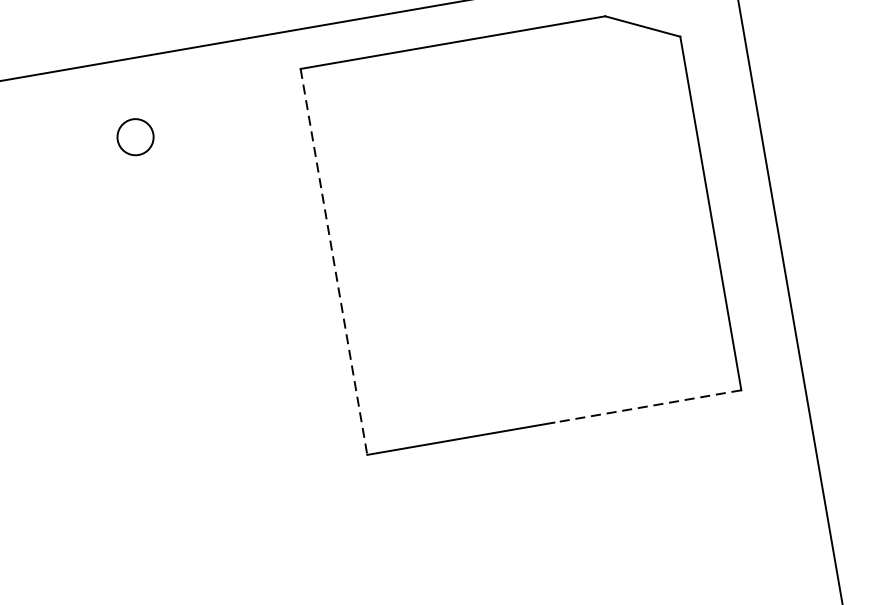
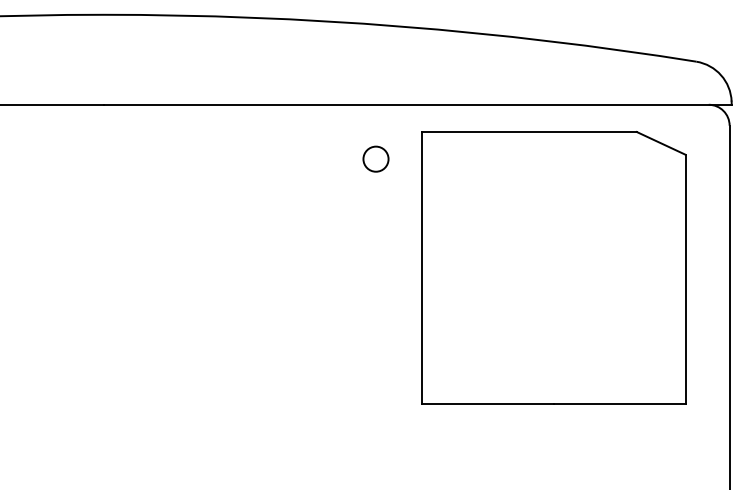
circle: (134, 136) -> (375, 158), moved
line: (334, 262) -> (422, 268), dashed -> solid
line: (647, 407) -> (619, 404), dashed -> solid

